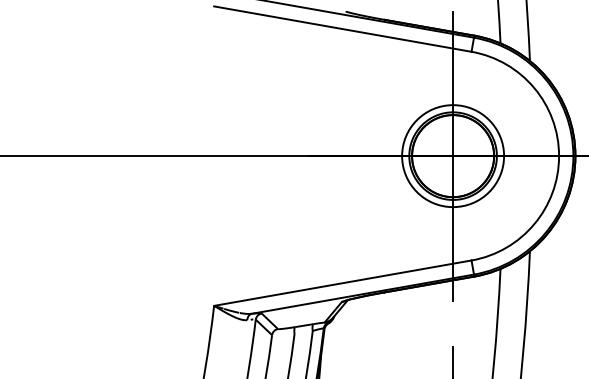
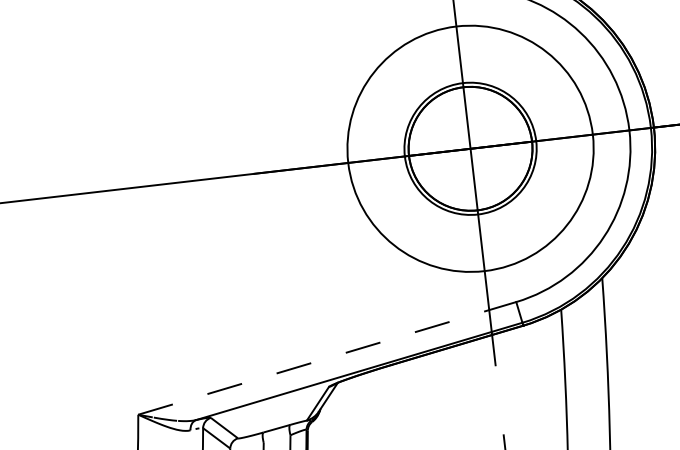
circle: (453, 156) -> (471, 149), size x1.6
line: (342, 283) -> (326, 358), solid -> dashed

